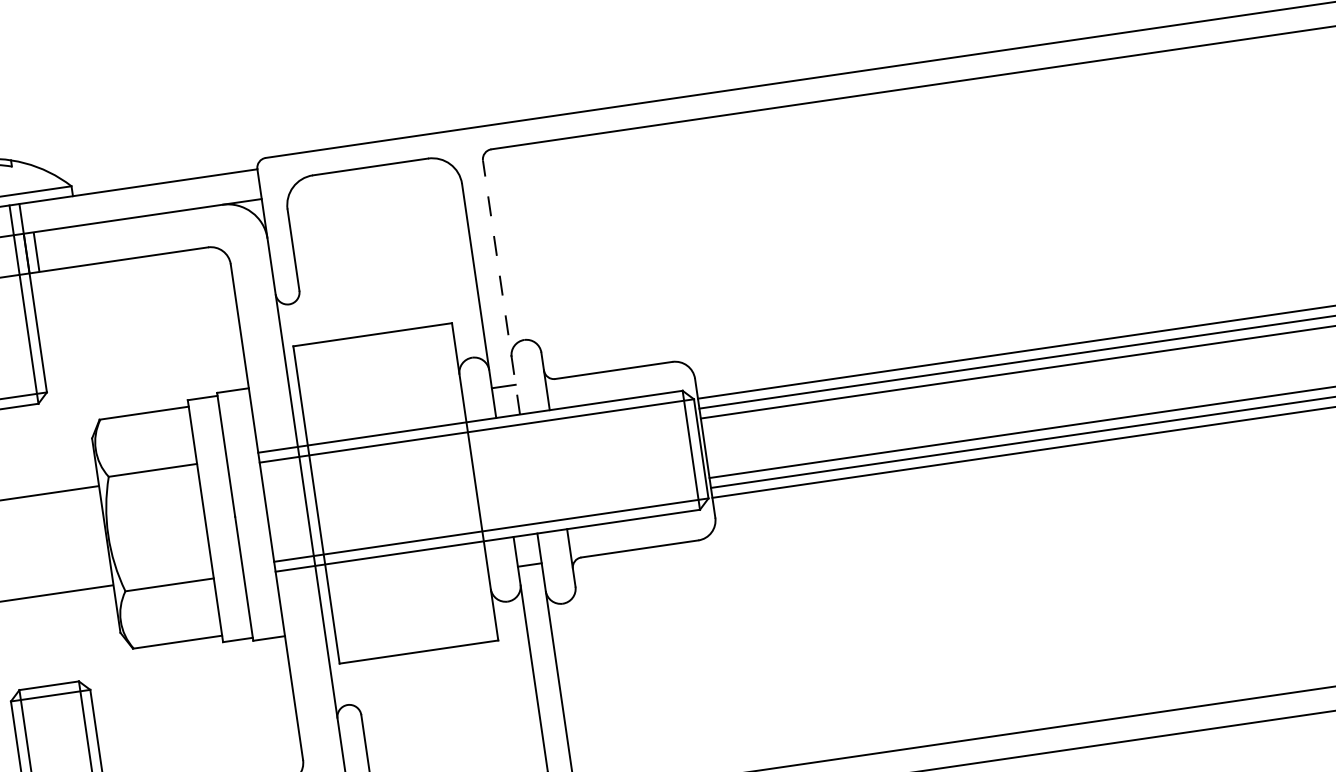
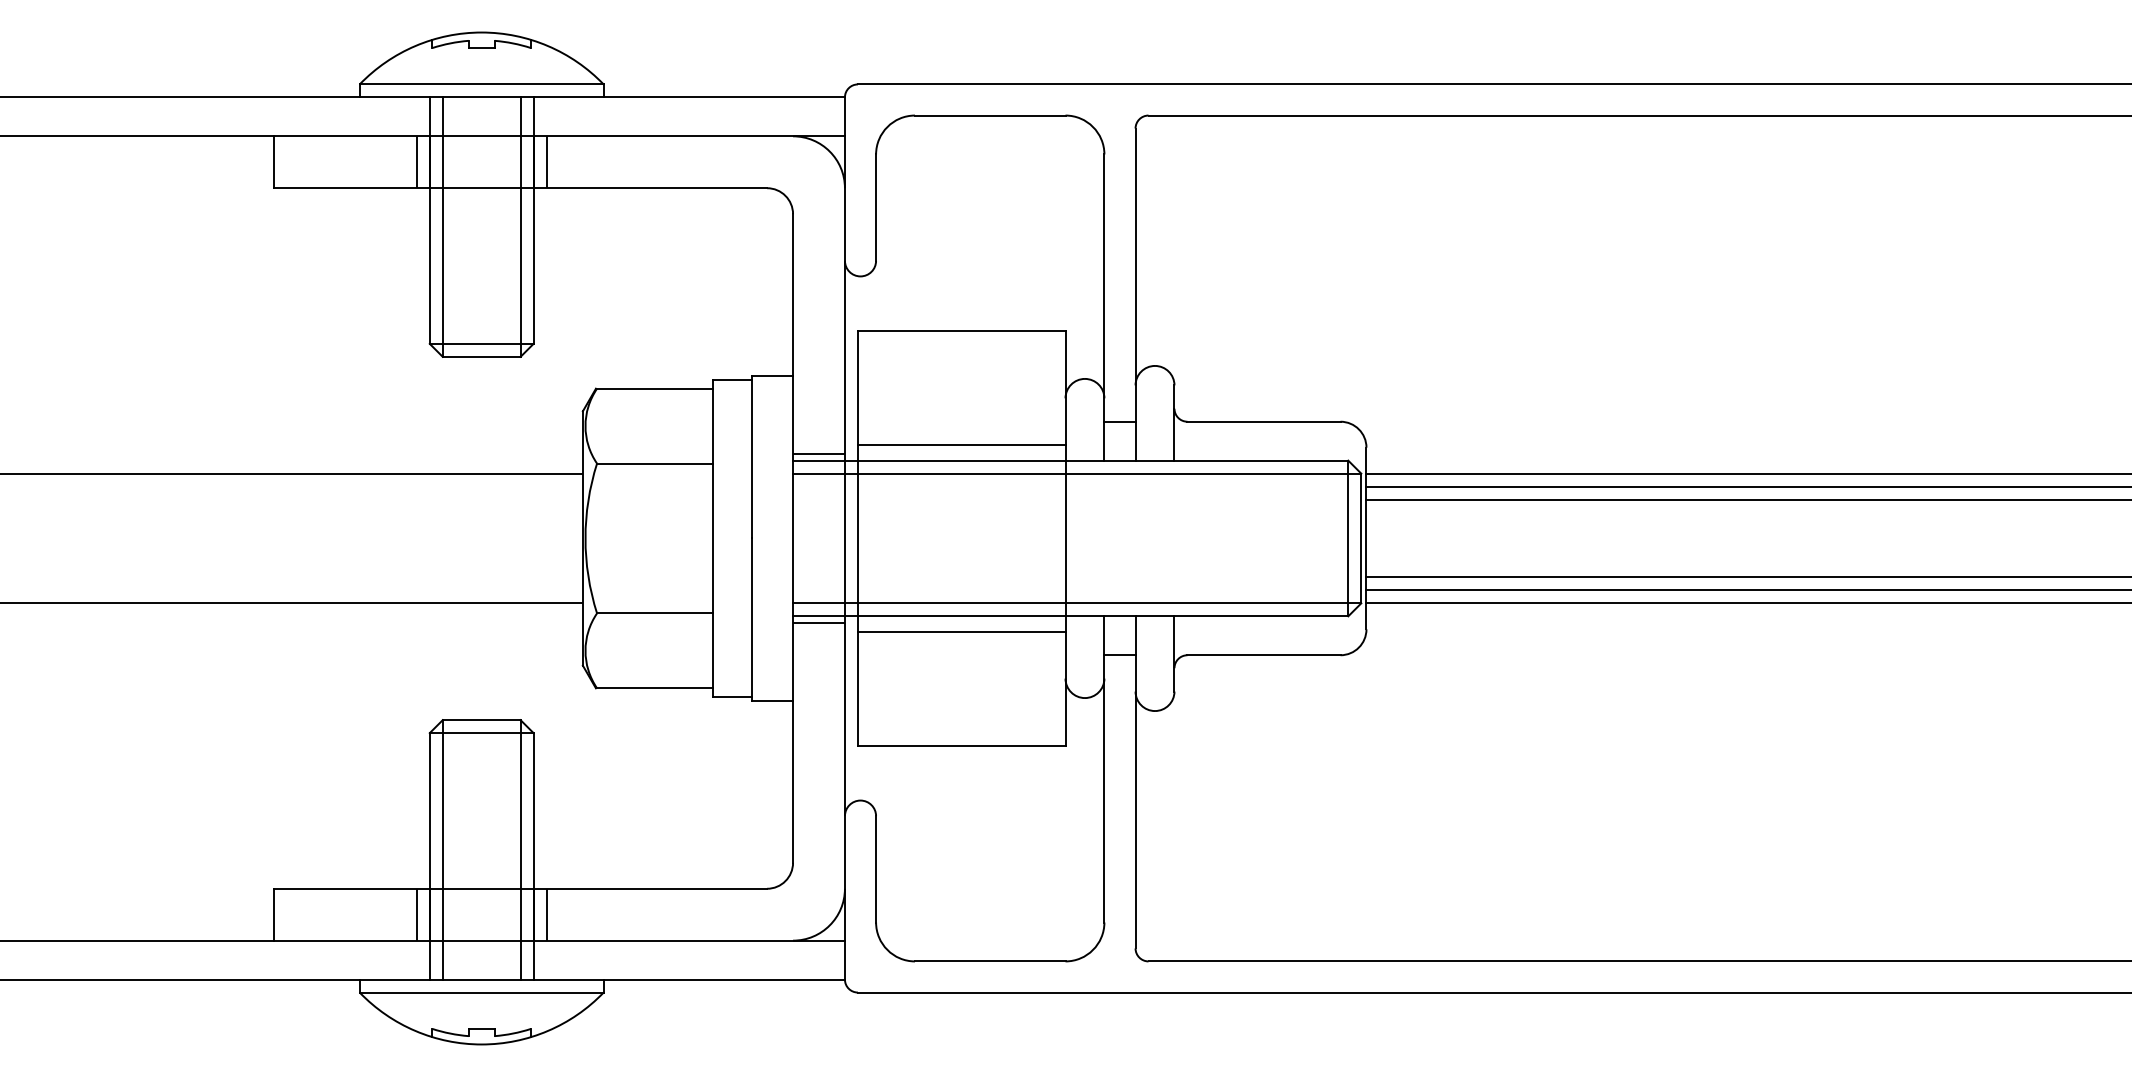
line: (501, 287) -> (1135, 294), dashed -> solid
line: (385, 422) -> (961, 445), added
line: (277, 445) -> (818, 454), added
line: (406, 564) -> (961, 631), added
line: (295, 573) -> (818, 622), added

